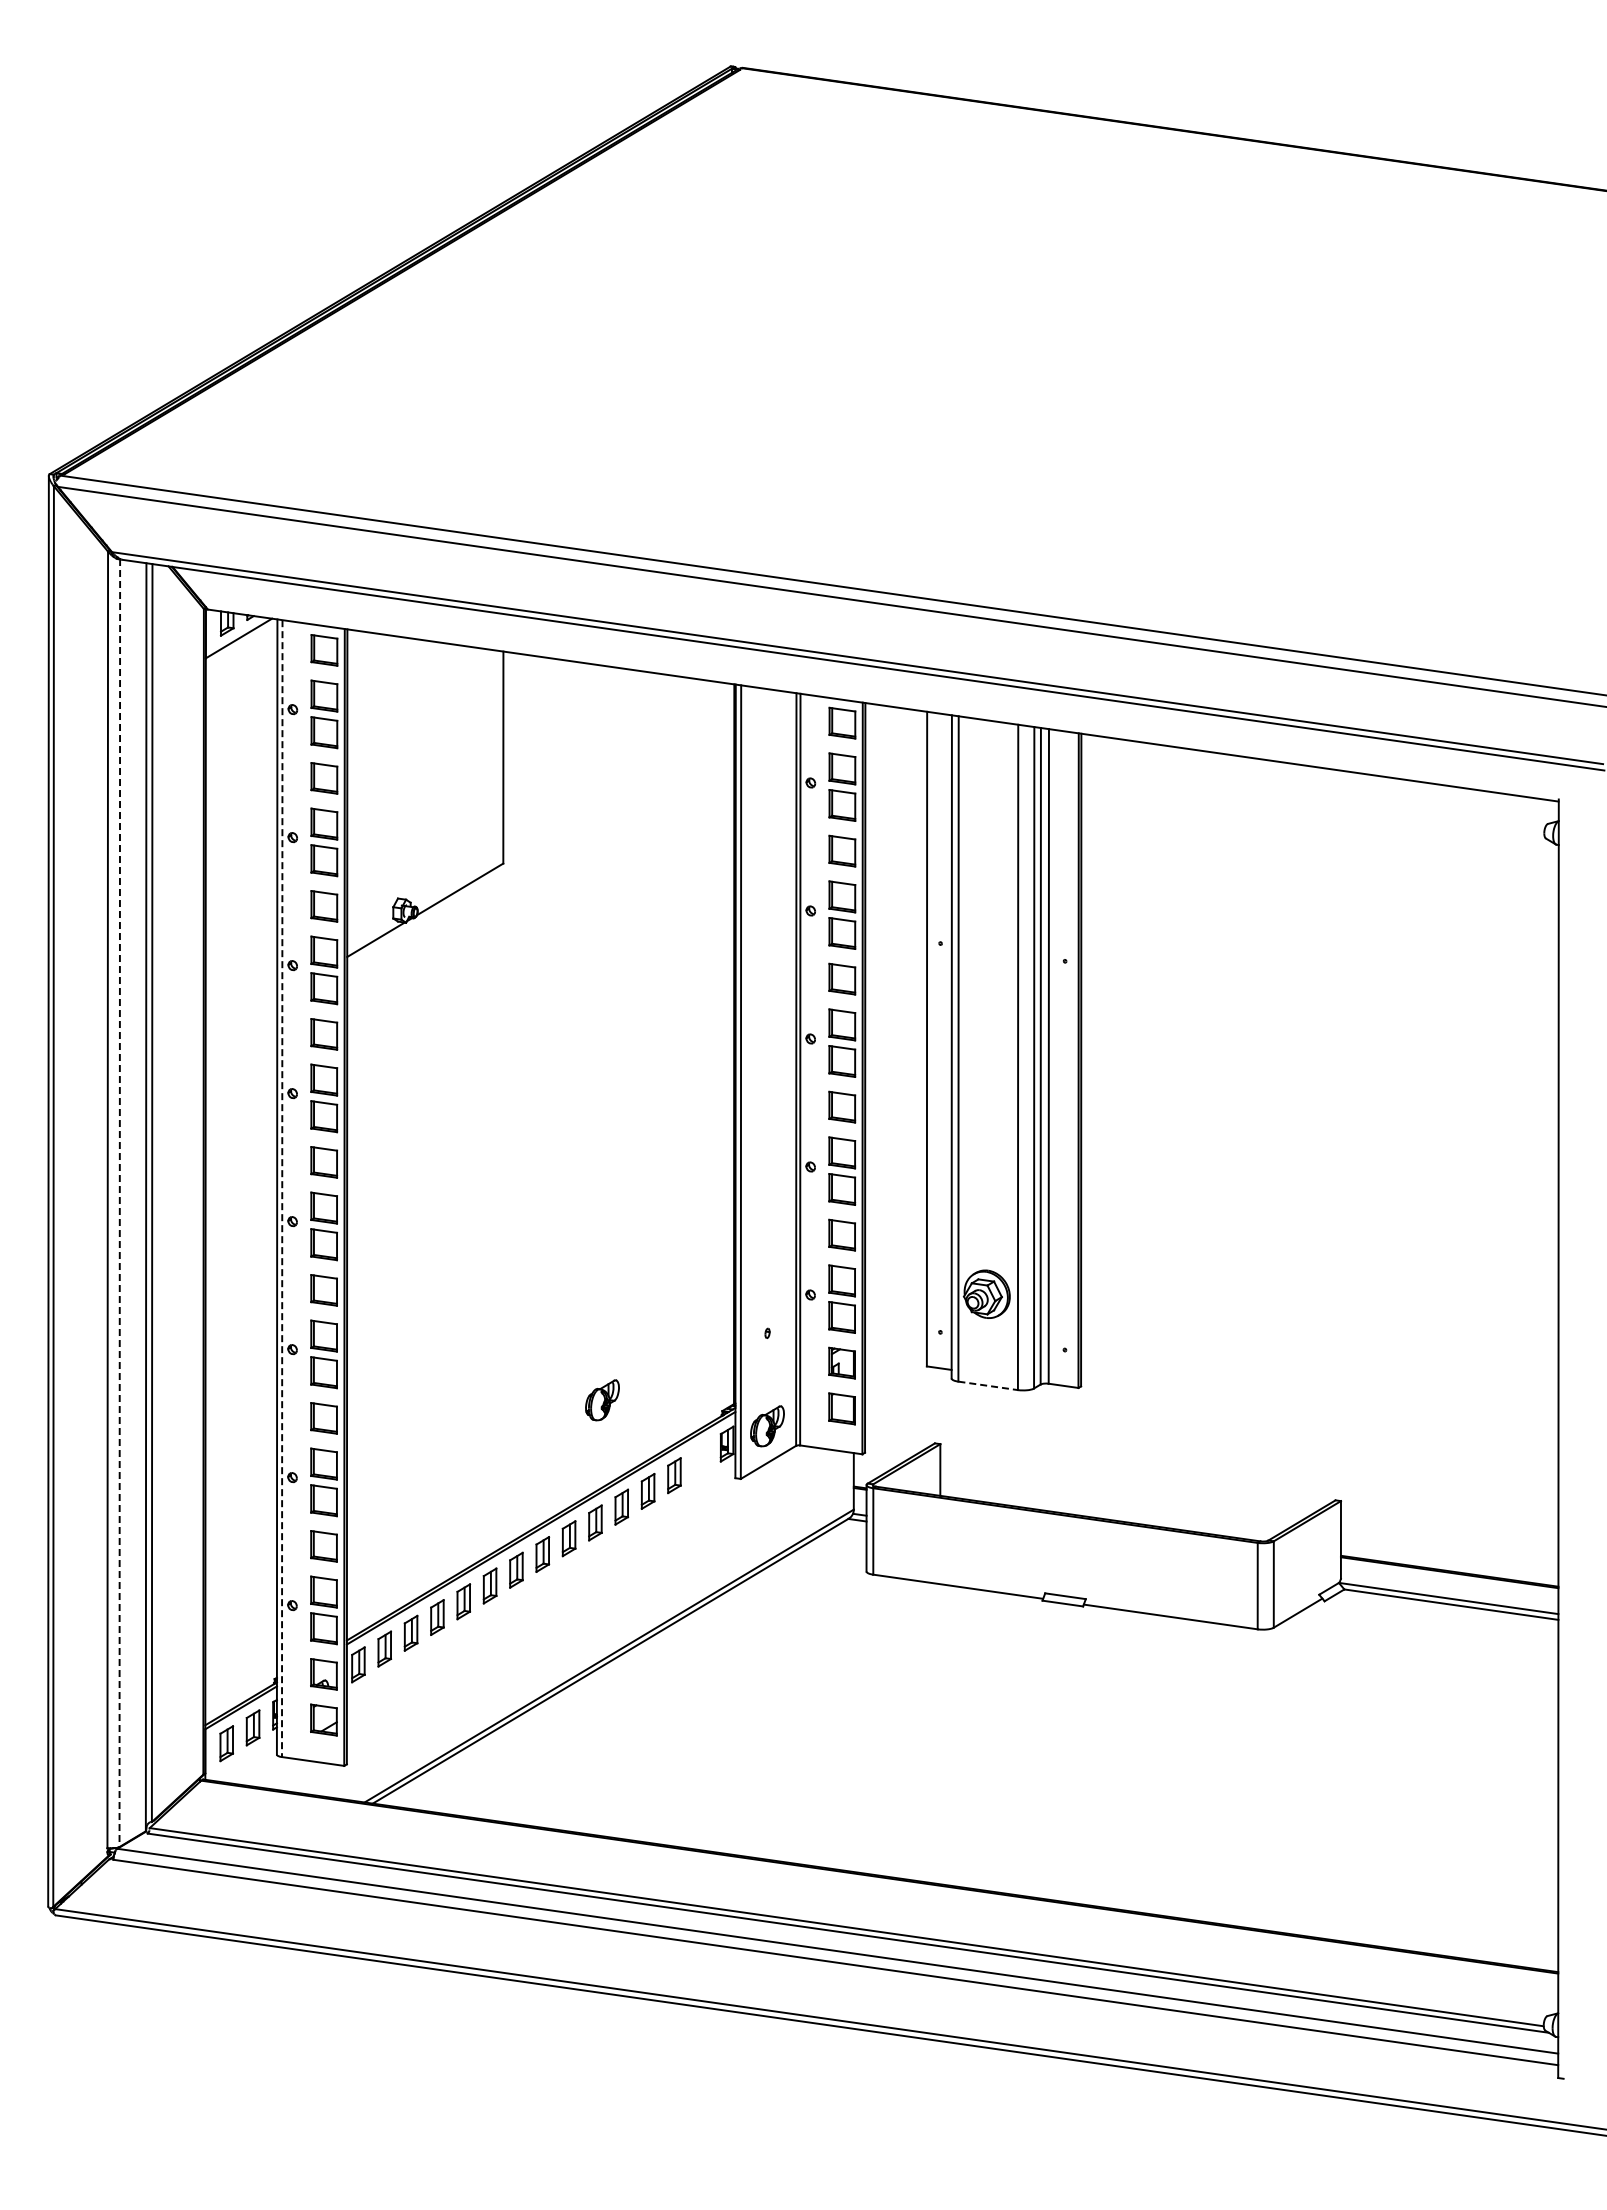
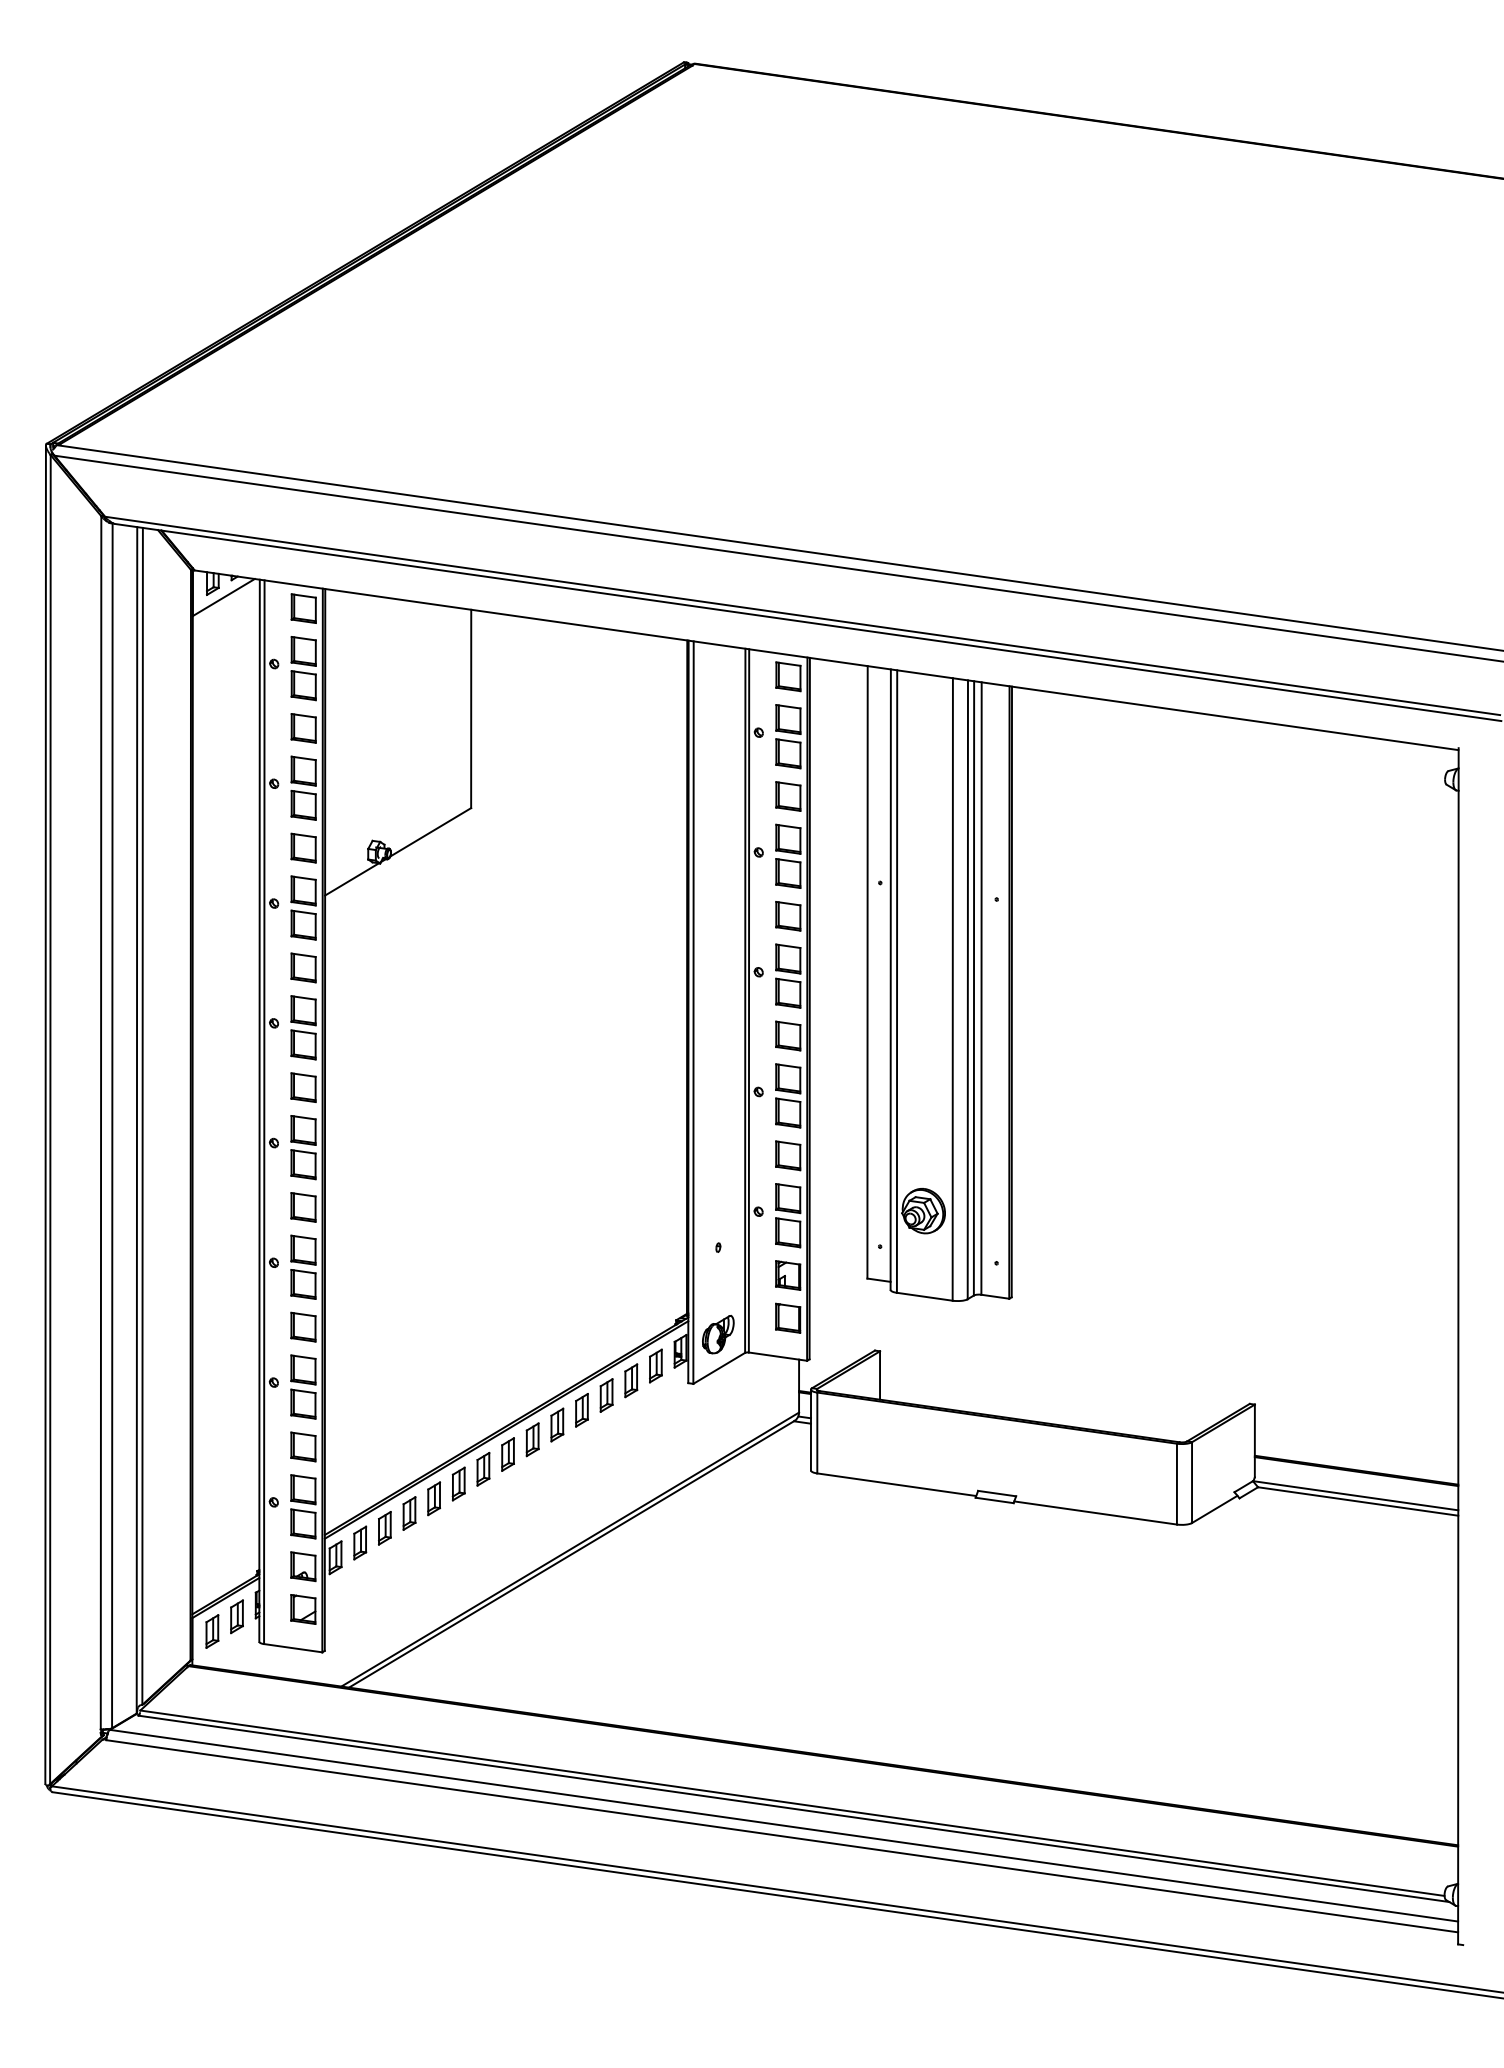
line: (282, 1189) -> (264, 1113), dashed -> solid
line: (119, 1203) -> (112, 1126), dashed -> solid
line: (988, 1385) -> (925, 1296), dashed -> solid
part: (602, 1400) -> (563, 1310), removed
part: (700, 1459) -> (655, 1365), added

